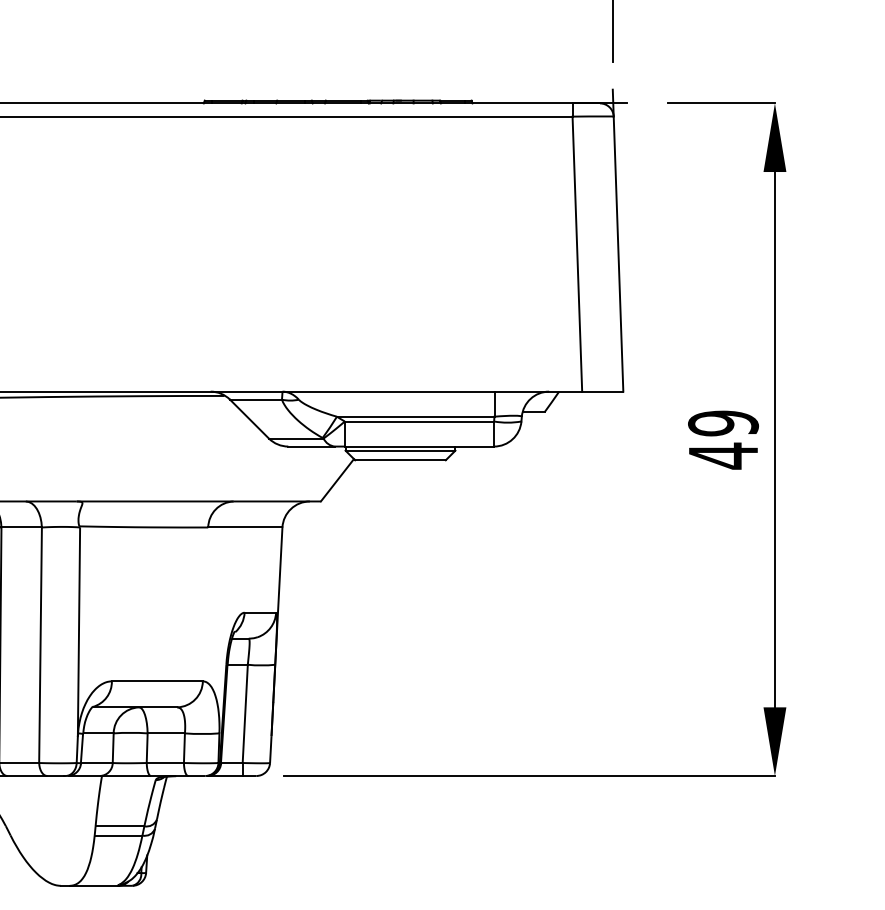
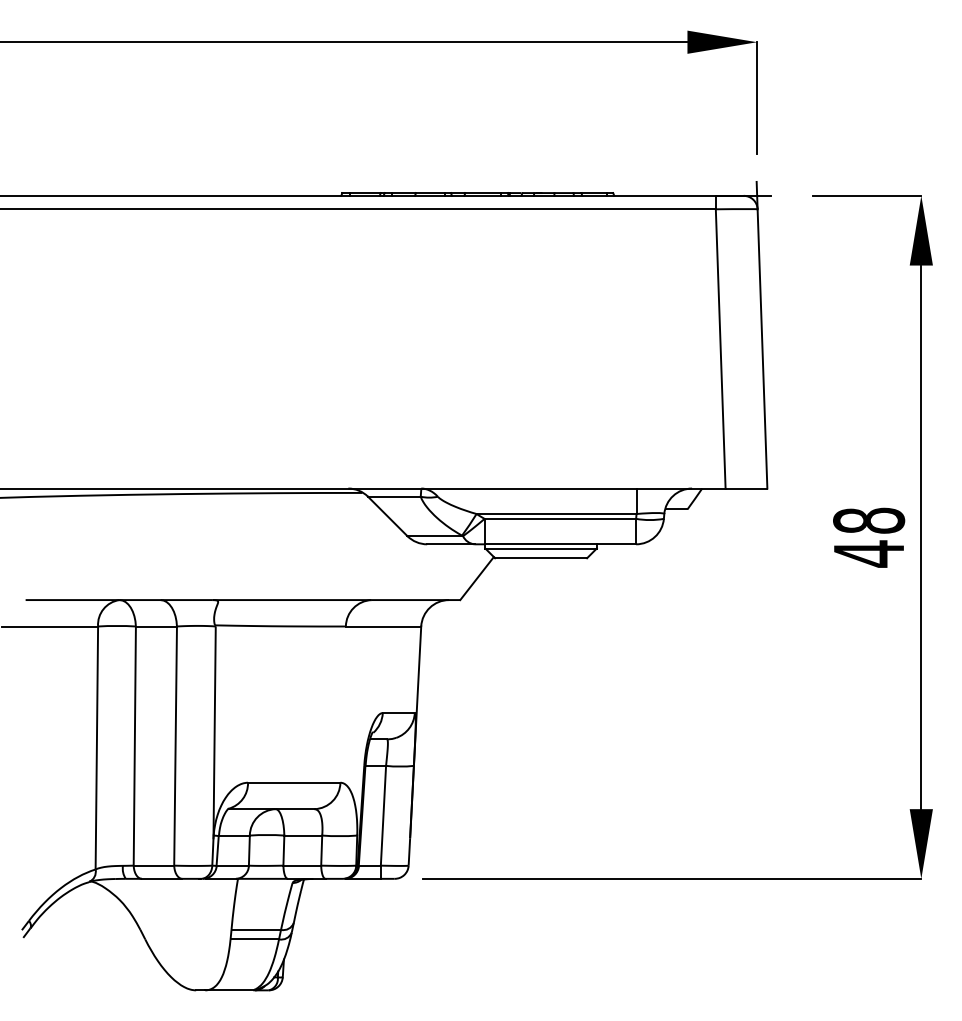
text: (723, 423) -> (869, 520), 49 -> 48

